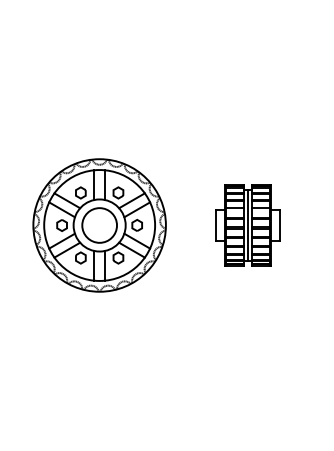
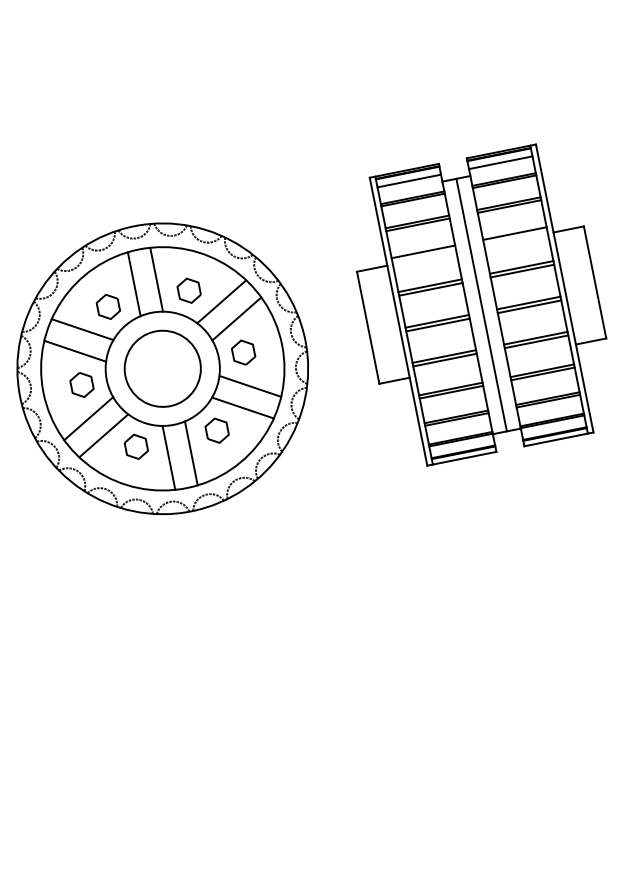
part: (247, 225) -> (480, 305), size x1.67

